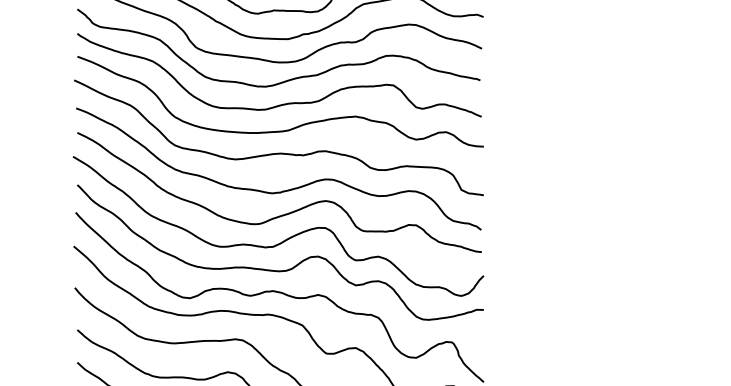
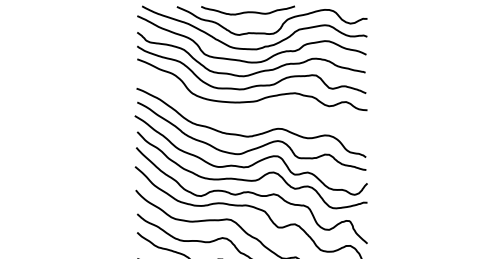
curve: (279, 152) -> (251, 113), removed

